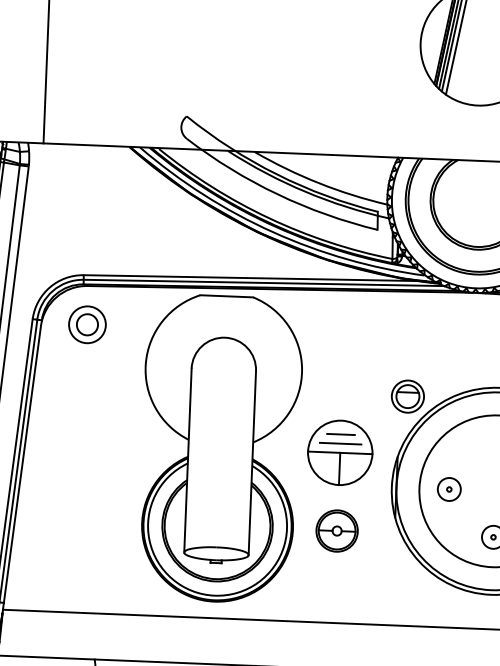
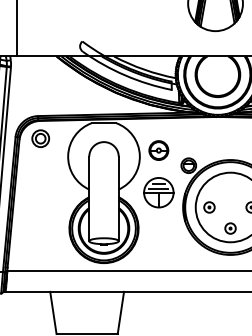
part: (336, 530) -> (158, 150), moved

